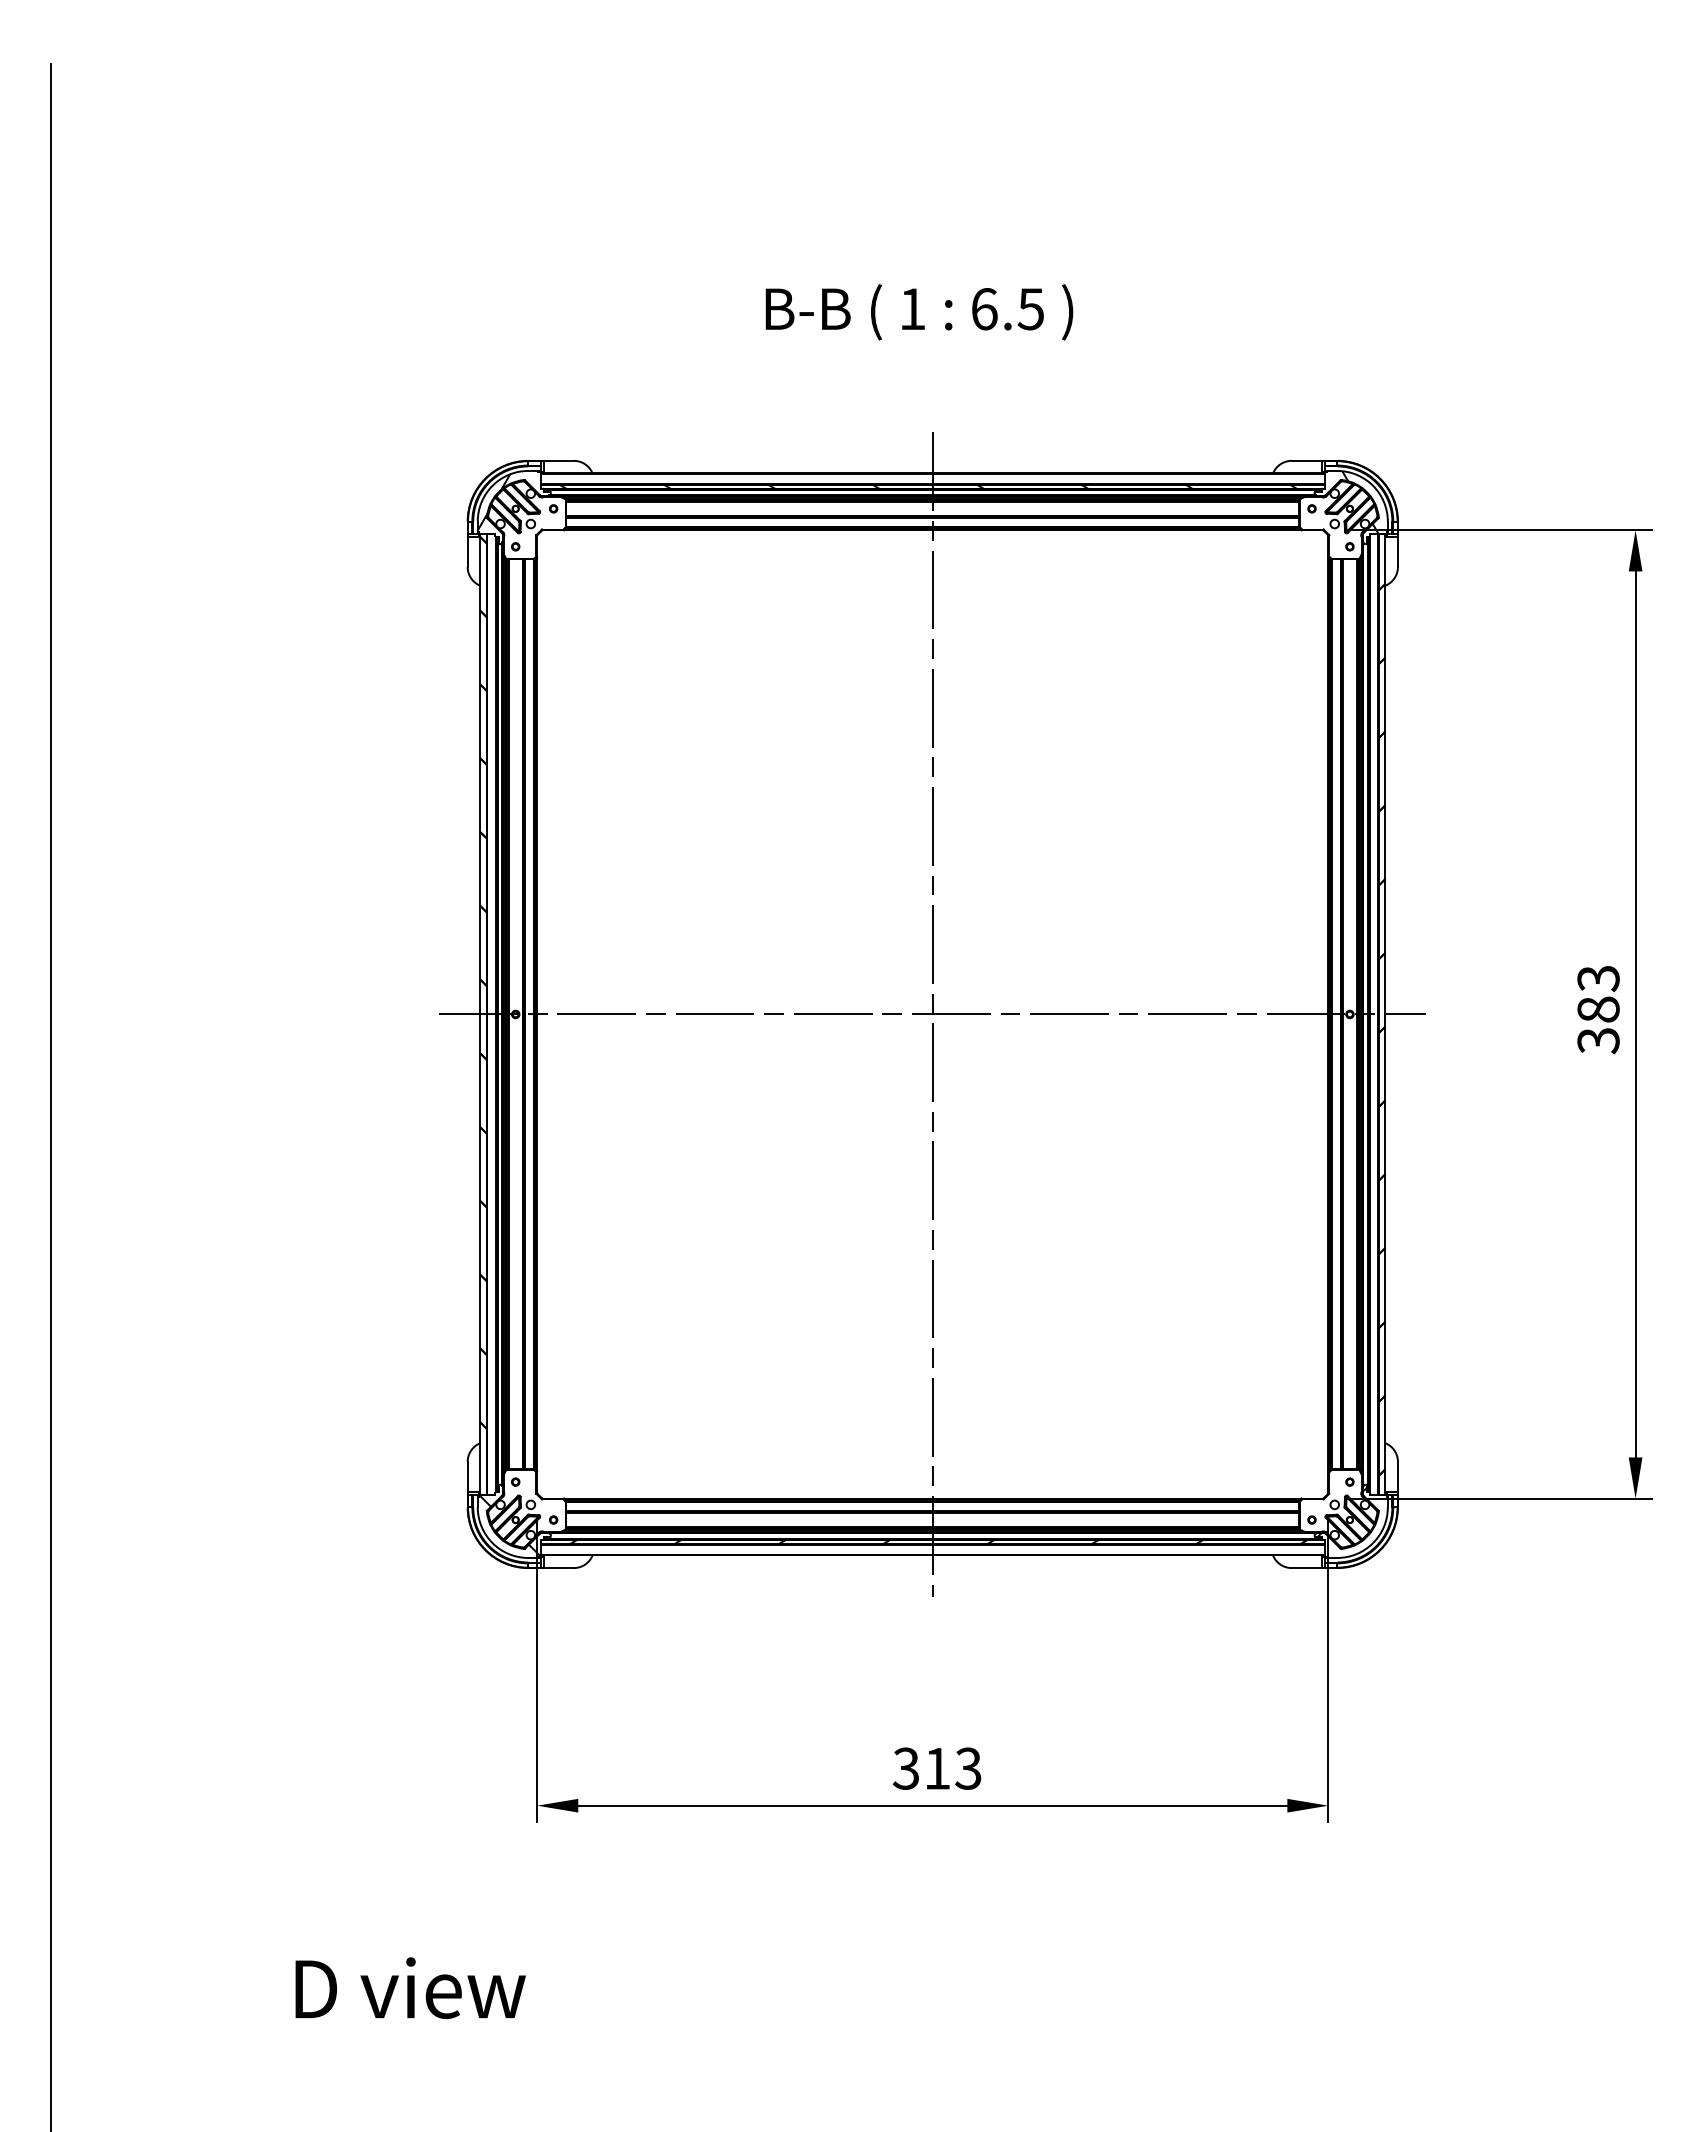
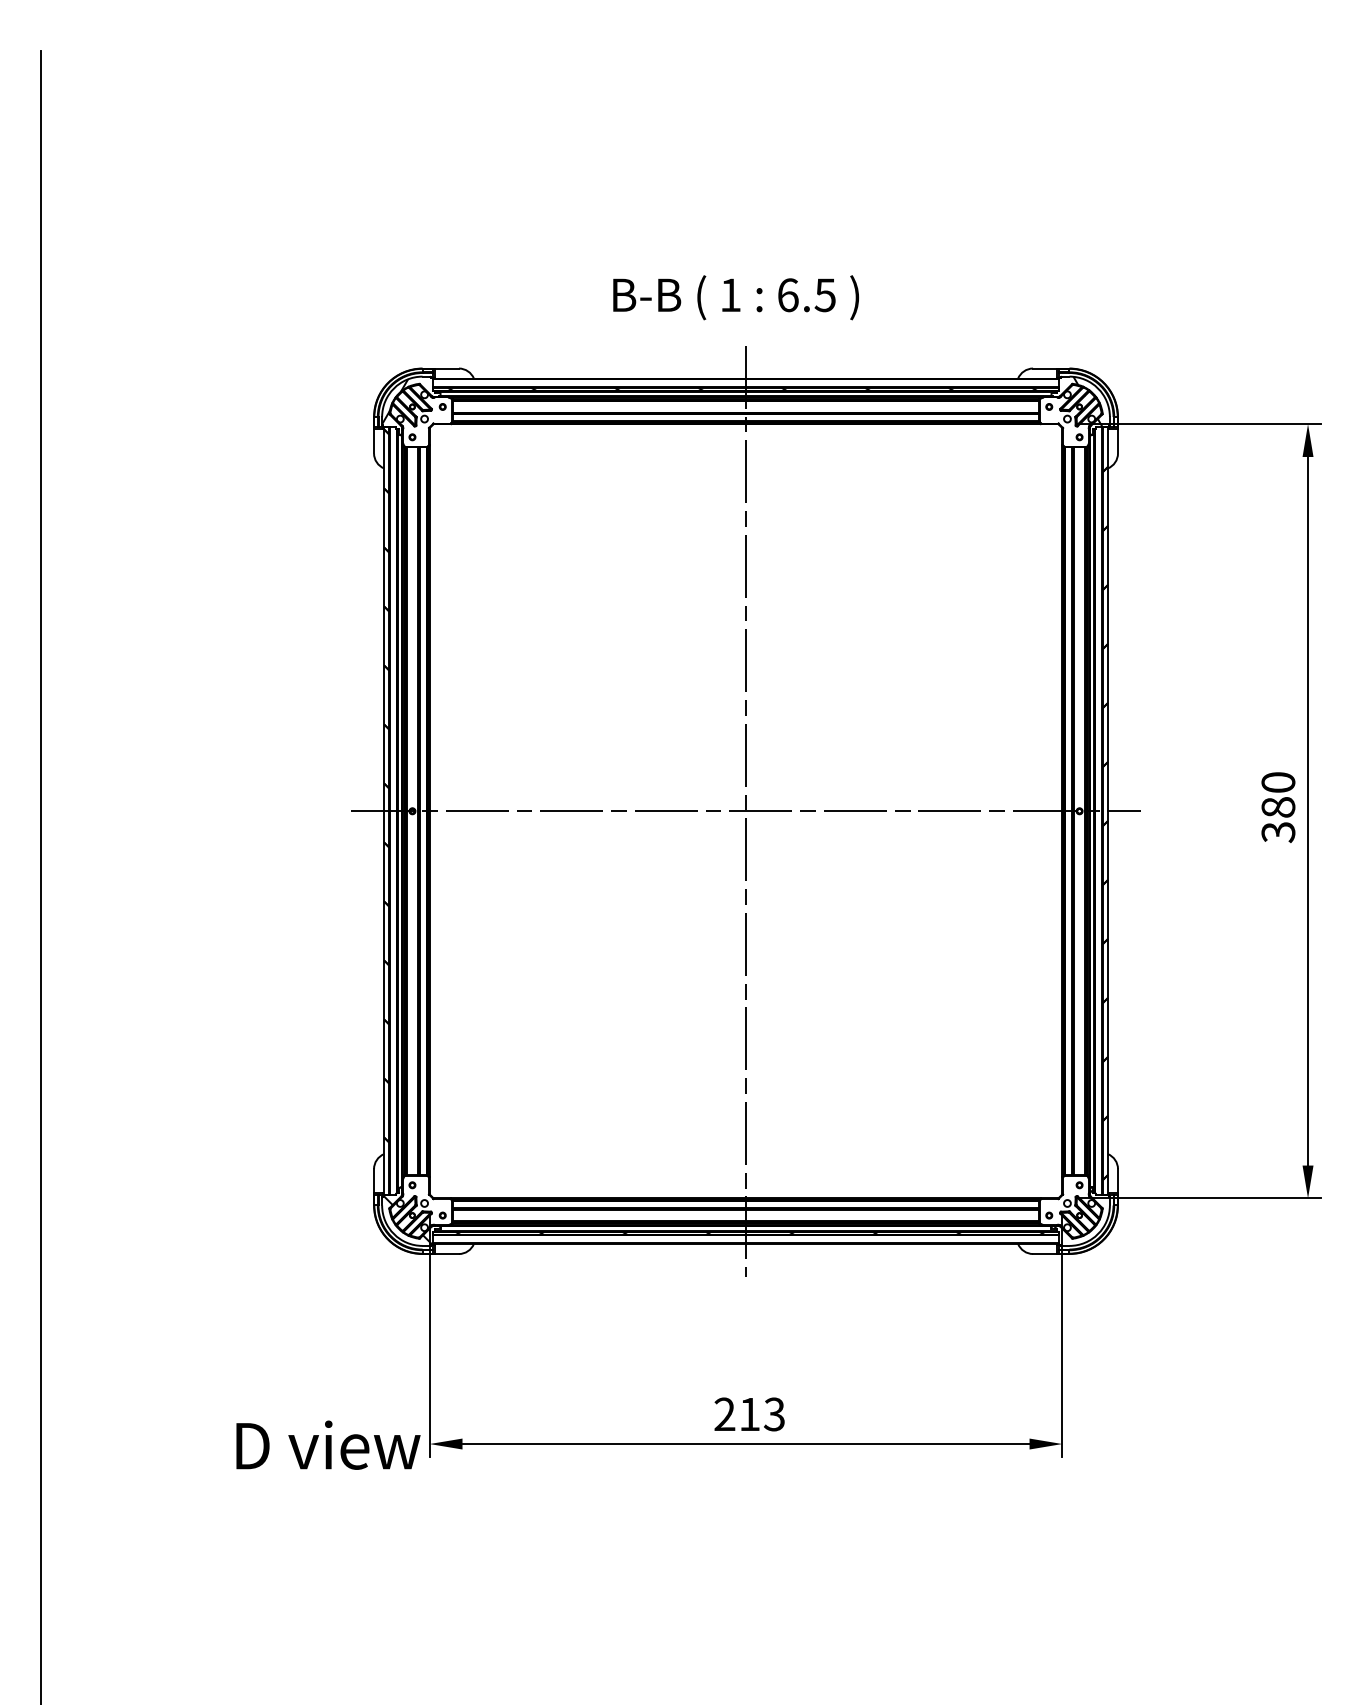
text: (919, 312) -> (736, 297), moved
text: (1598, 978) -> (1278, 782), 383 -> 380
text: (905, 1768) -> (724, 1414), 313 -> 213
text: (410, 1988) -> (328, 1445), moved

